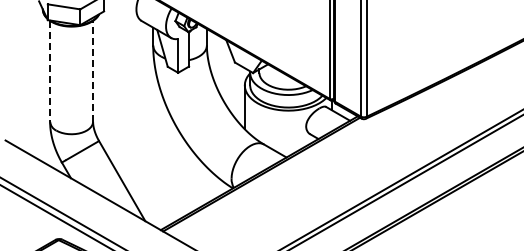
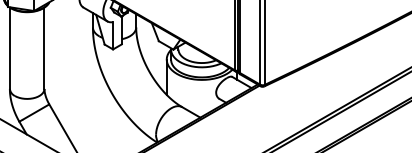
line: (93, 70) -> (44, 47), dashed -> solid
line: (50, 71) -> (10, 48), dashed -> solid

